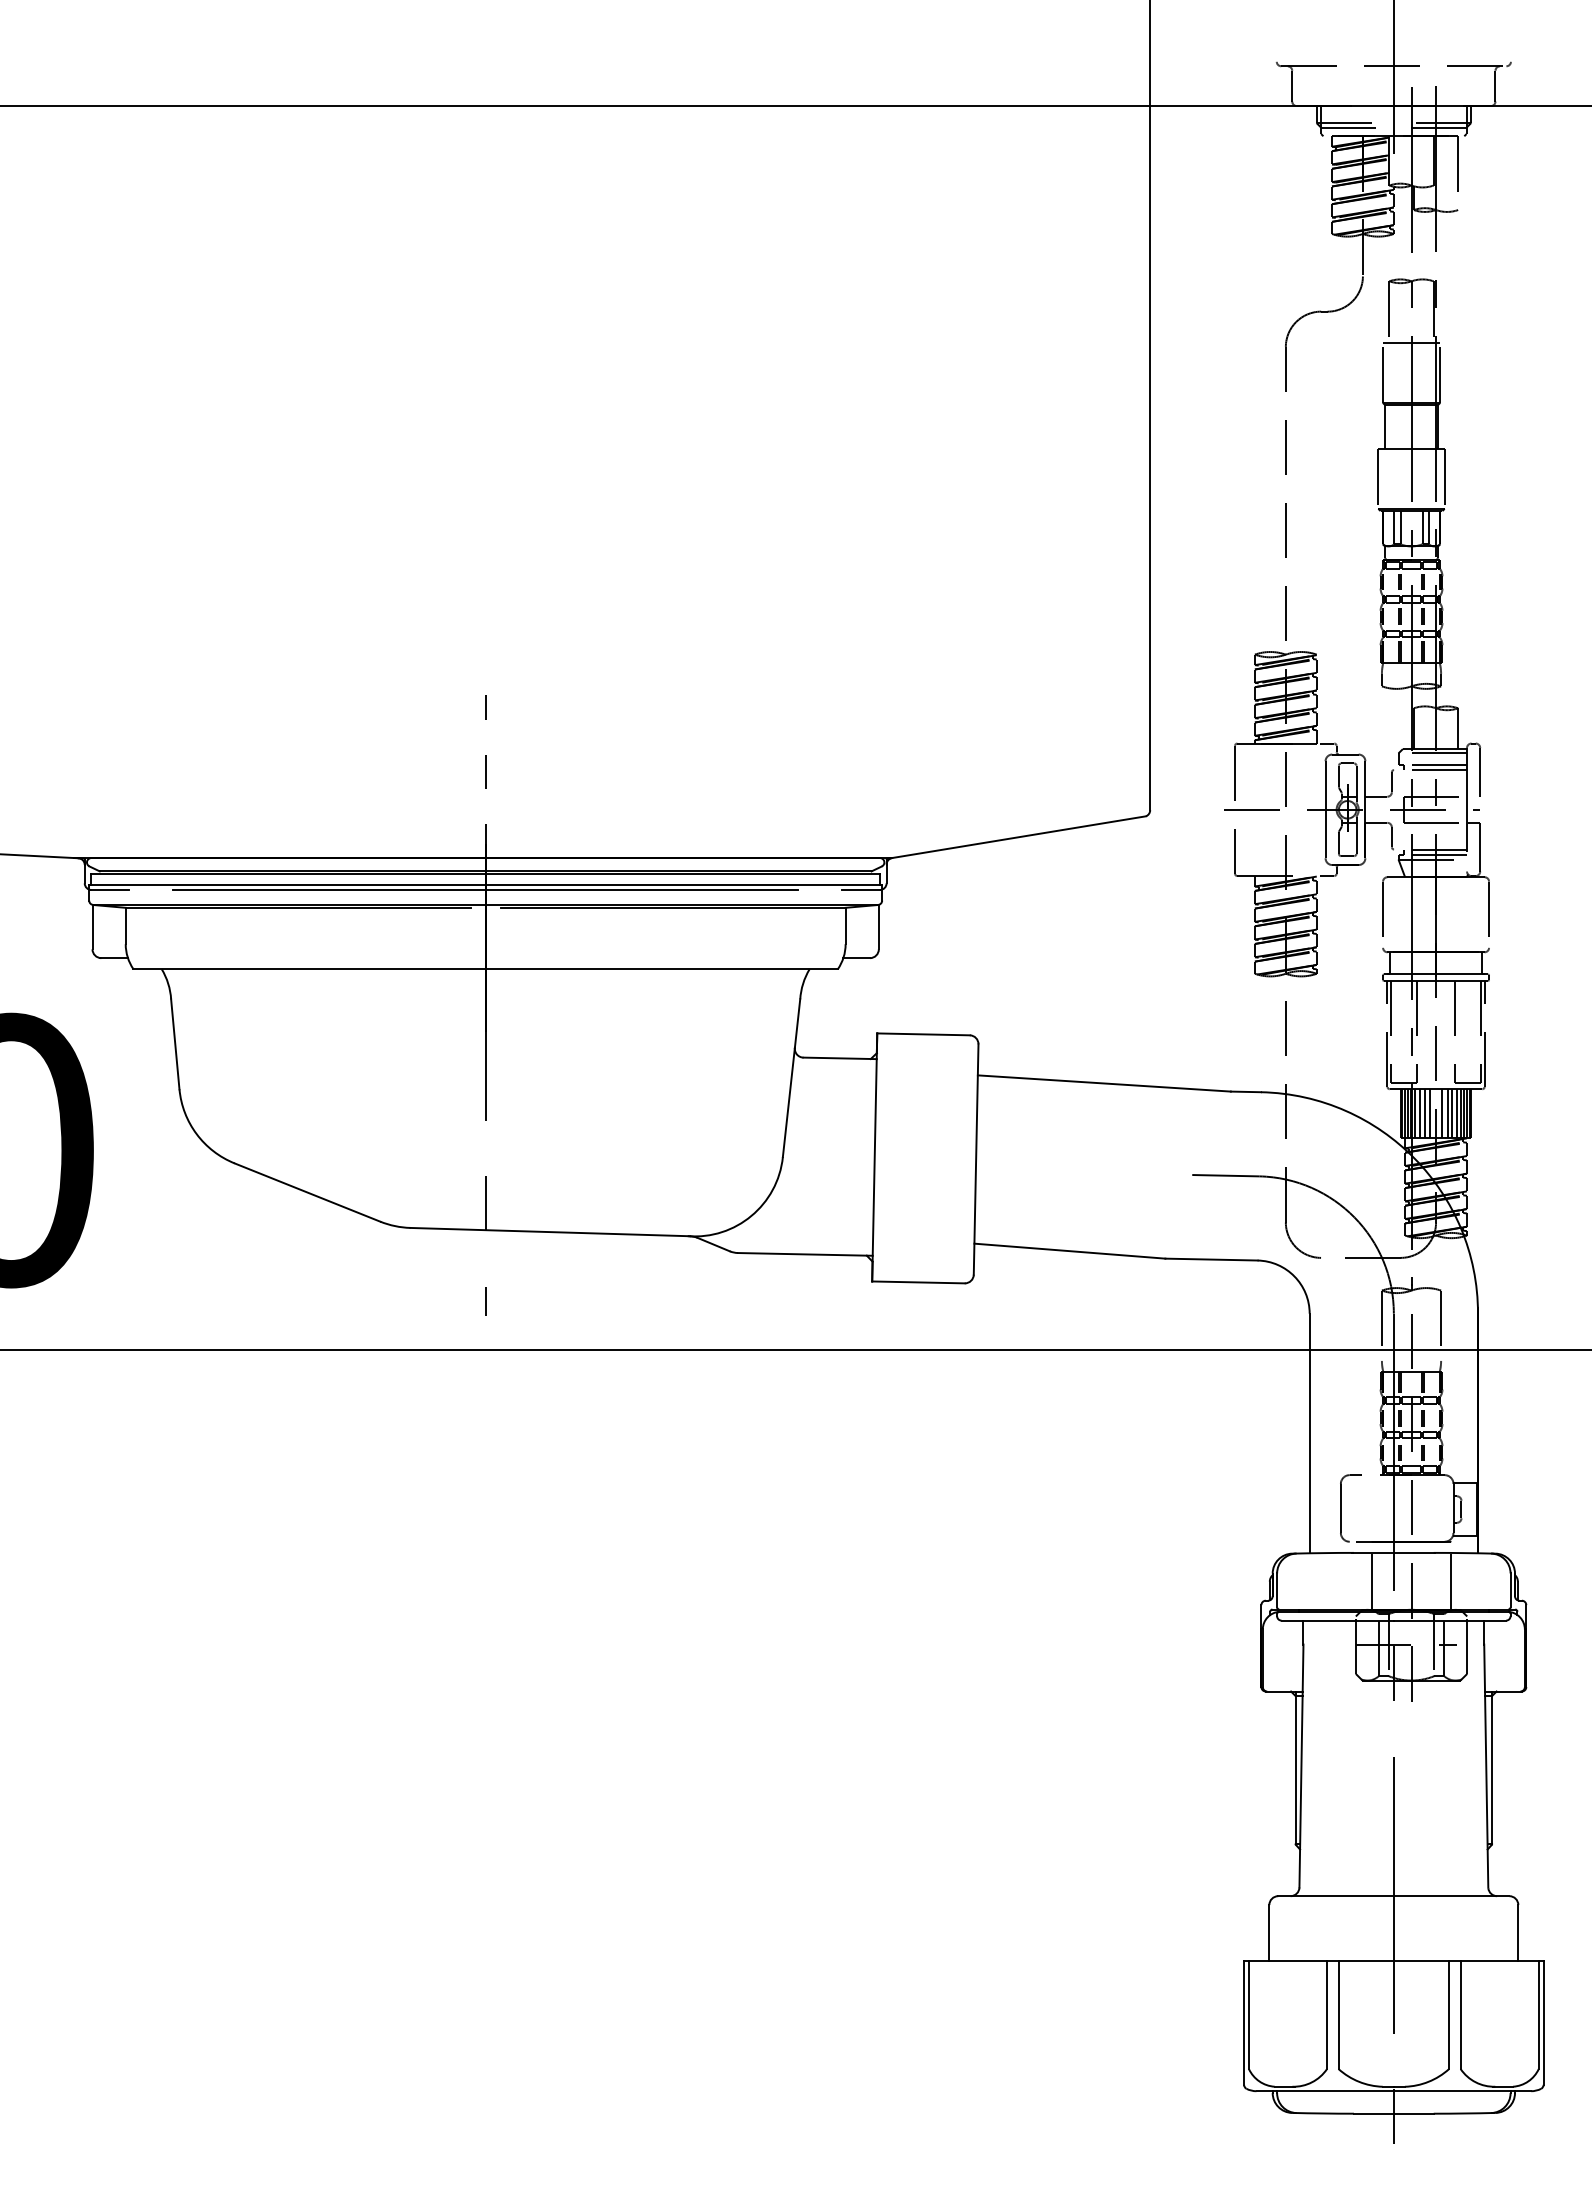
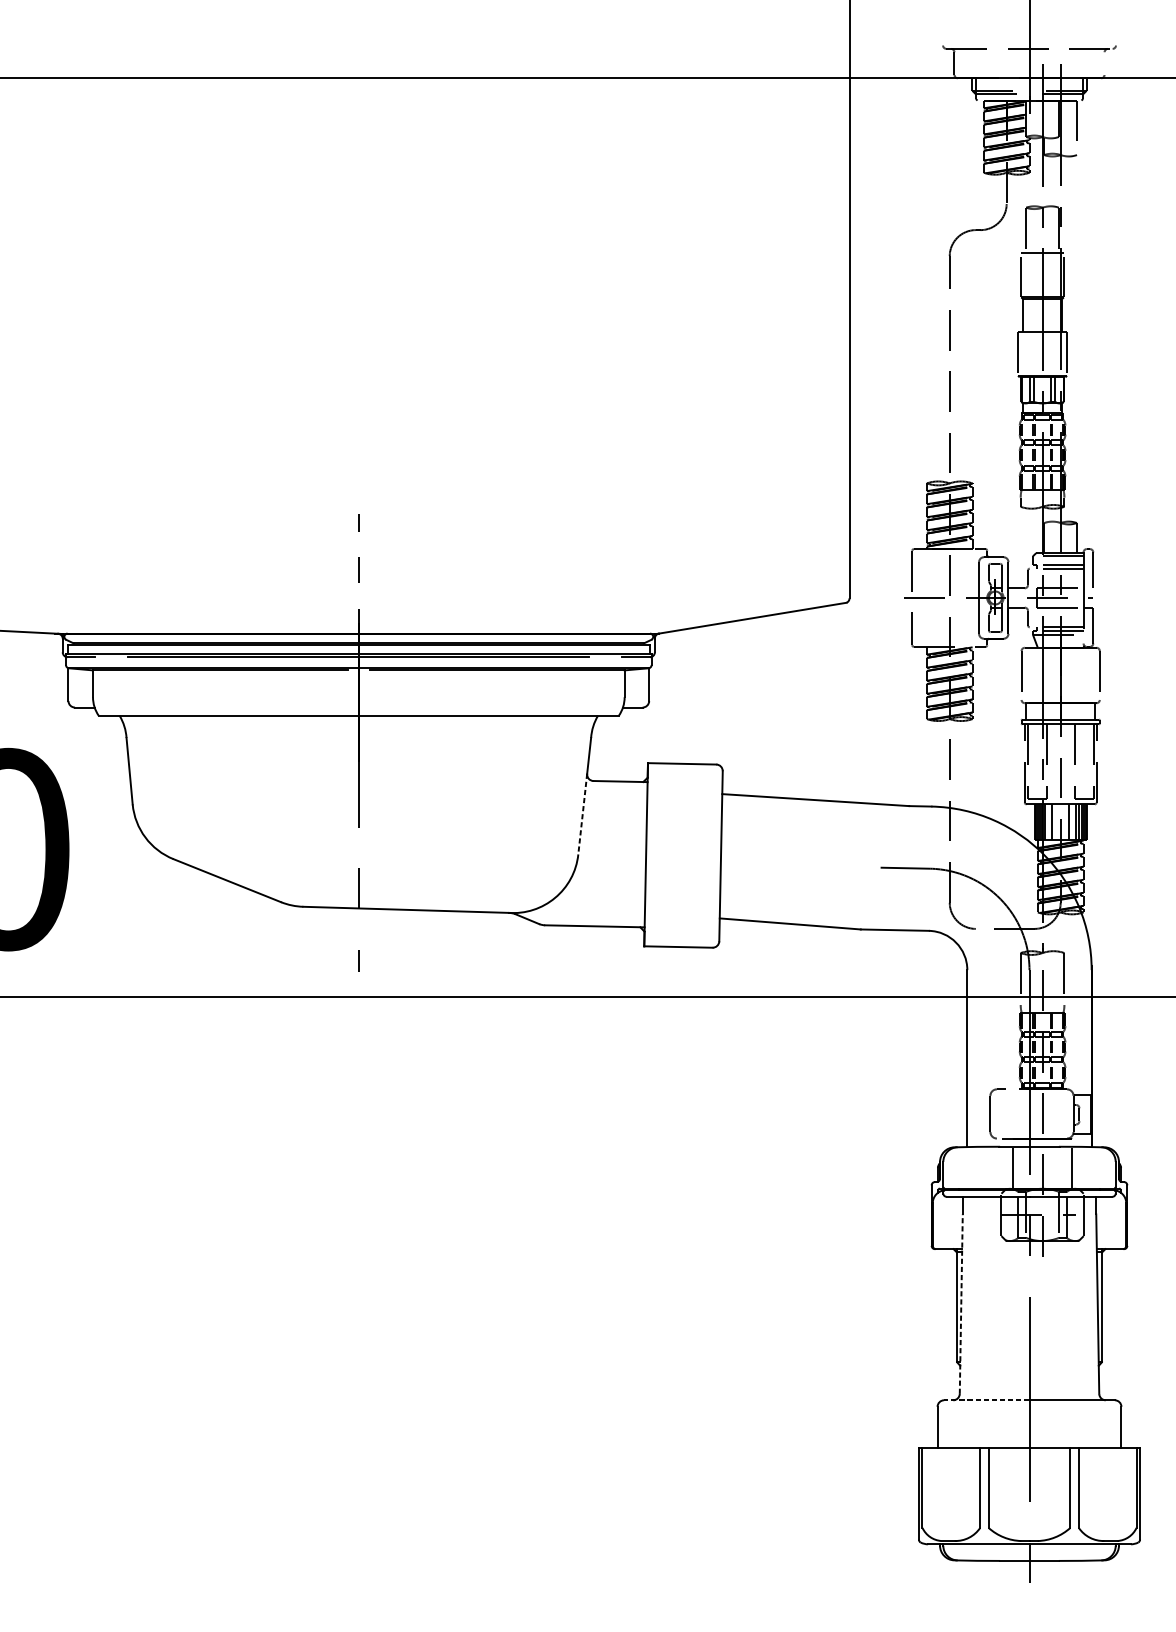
line: (1495, 85) -> (1104, 63), removed
line: (788, 1102) -> (582, 814), solid -> dashed
line: (1419, 1113) -> (1048, 822), removed
line: (1429, 1113) -> (1055, 822), removed
line: (1442, 1113) -> (1065, 822), removed
line: (1452, 1113) -> (1072, 822), removed
line: (1301, 1765) -> (961, 1303), solid -> dashed
line: (1336, 1896) -> (987, 1400), solid -> dashed

